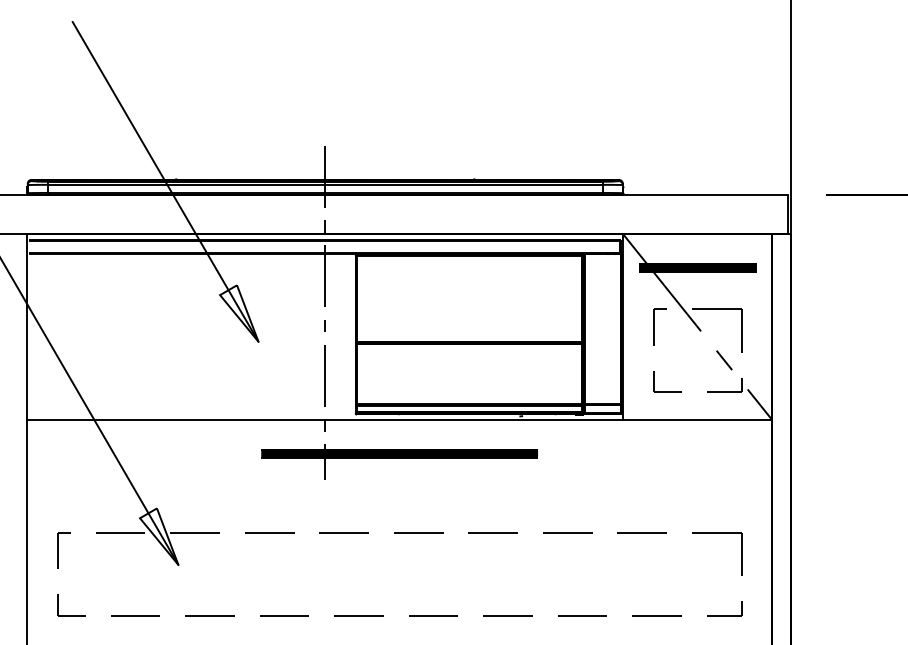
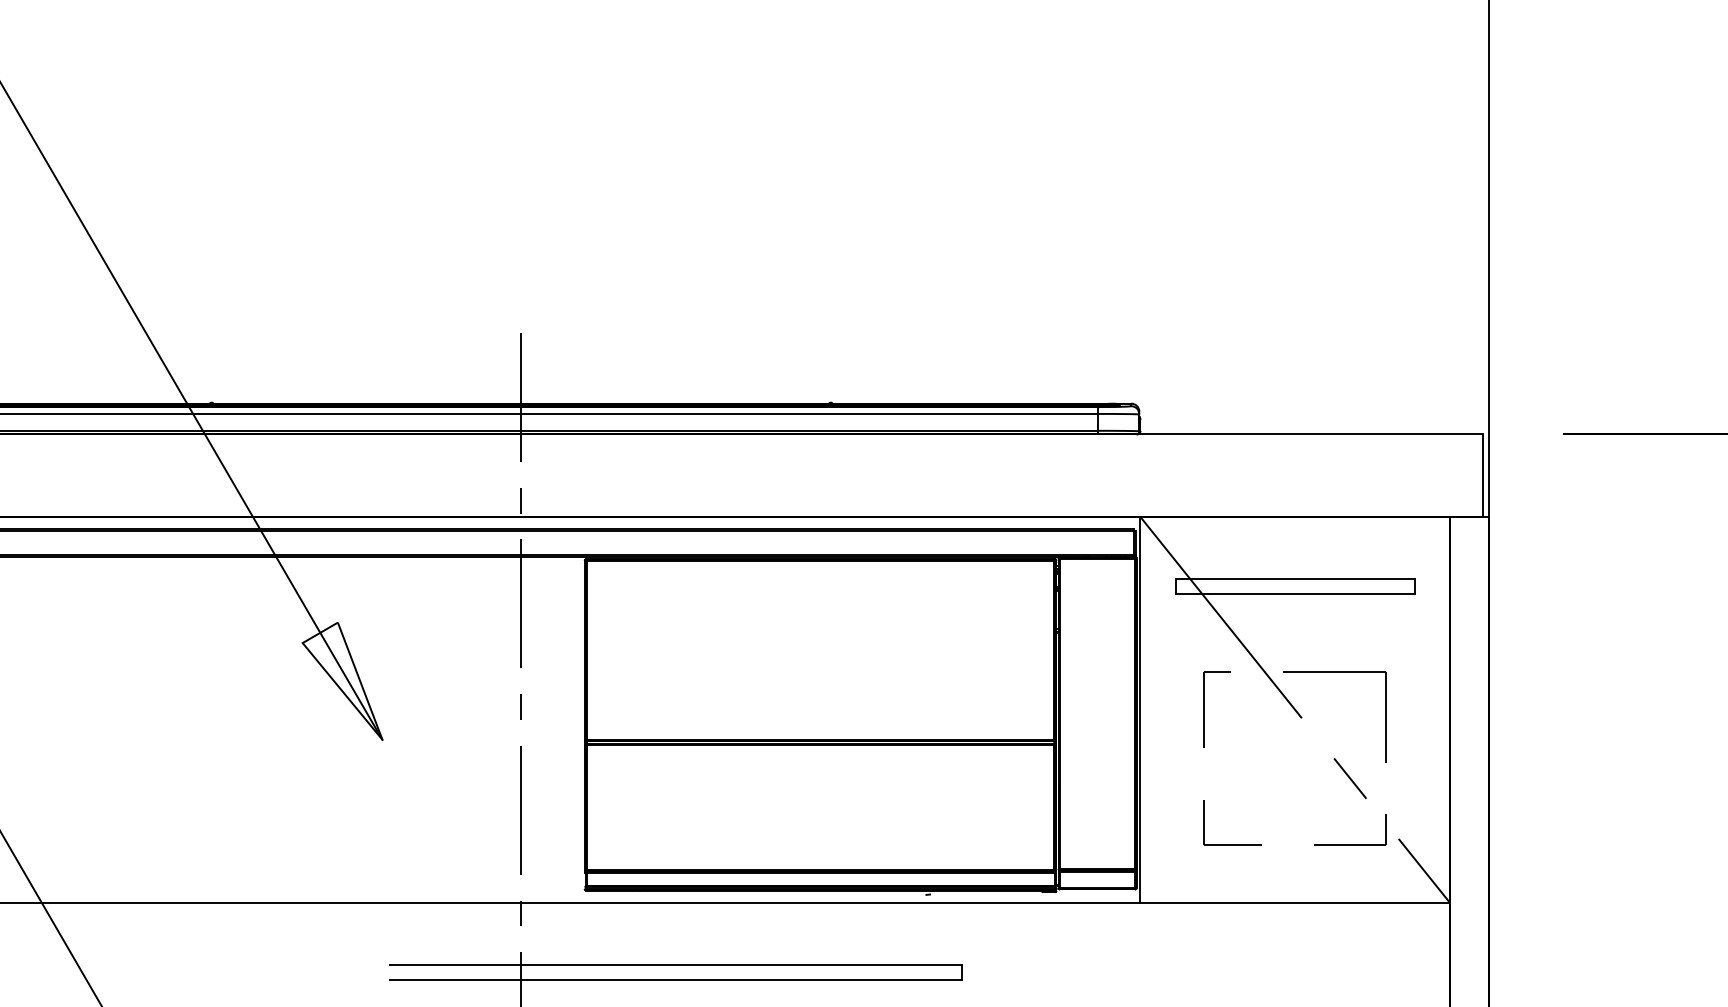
hatch: (697, 267) -> (1294, 585), removed
hatch: (399, 453) -> (675, 971), removed

